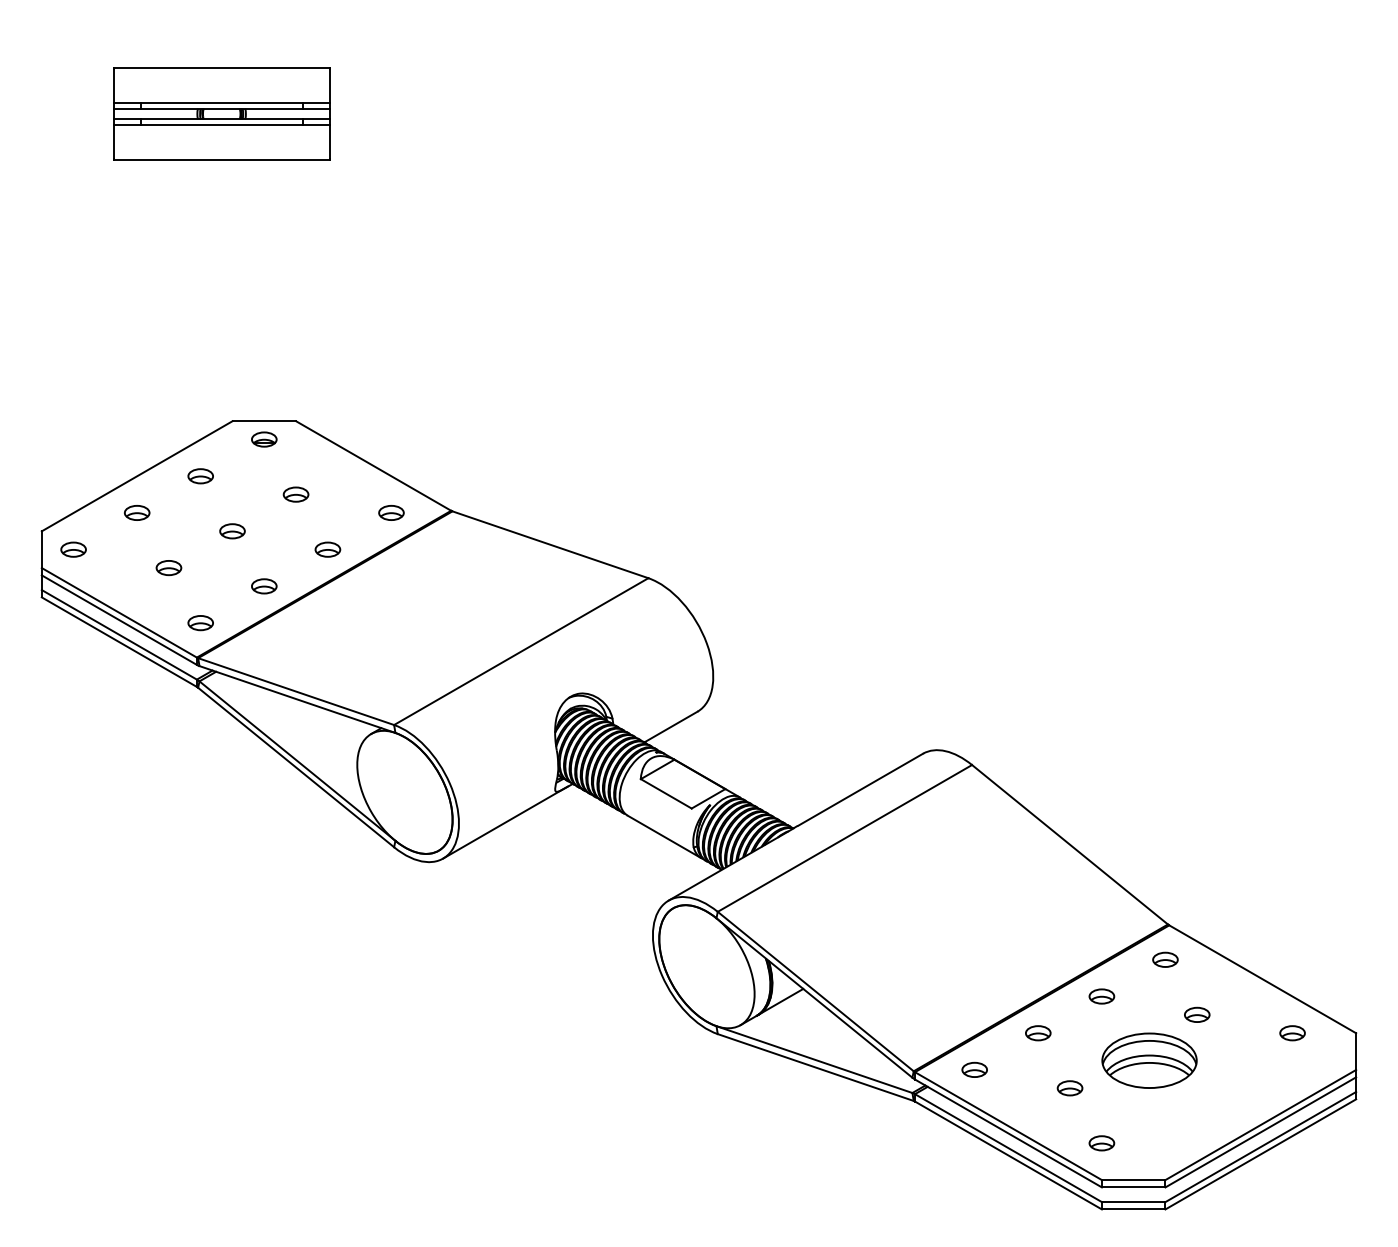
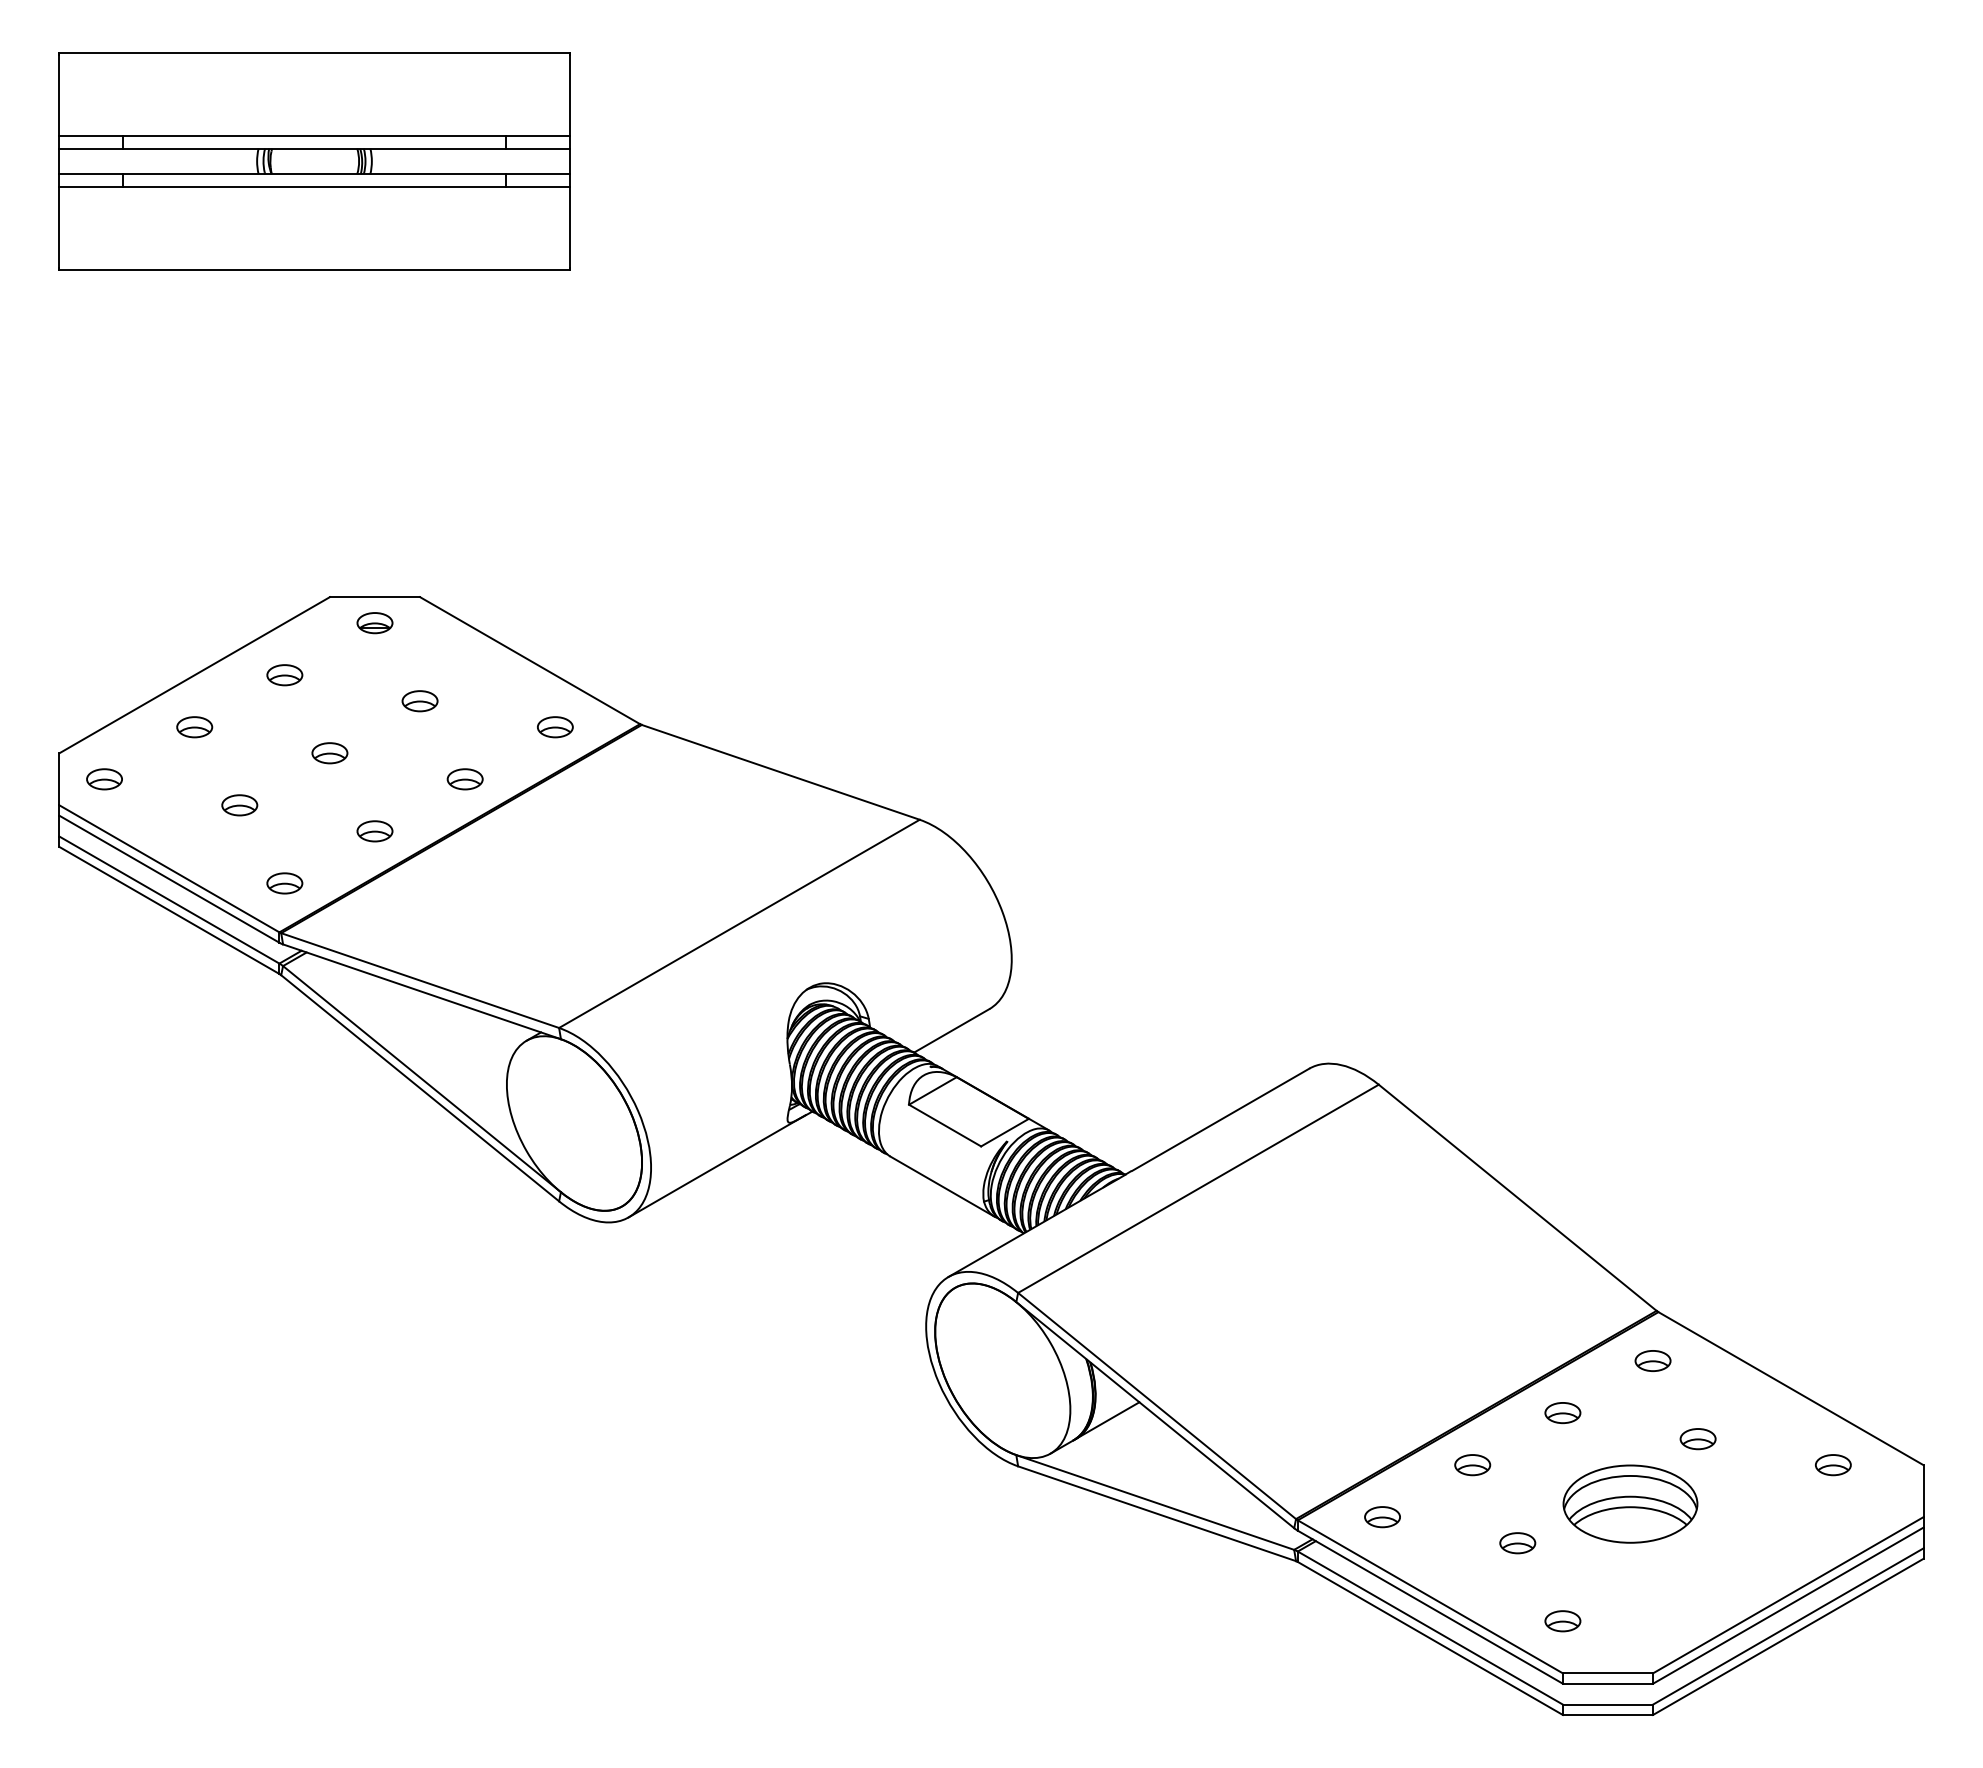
part: (221, 114) -> (314, 161), size x1.67

